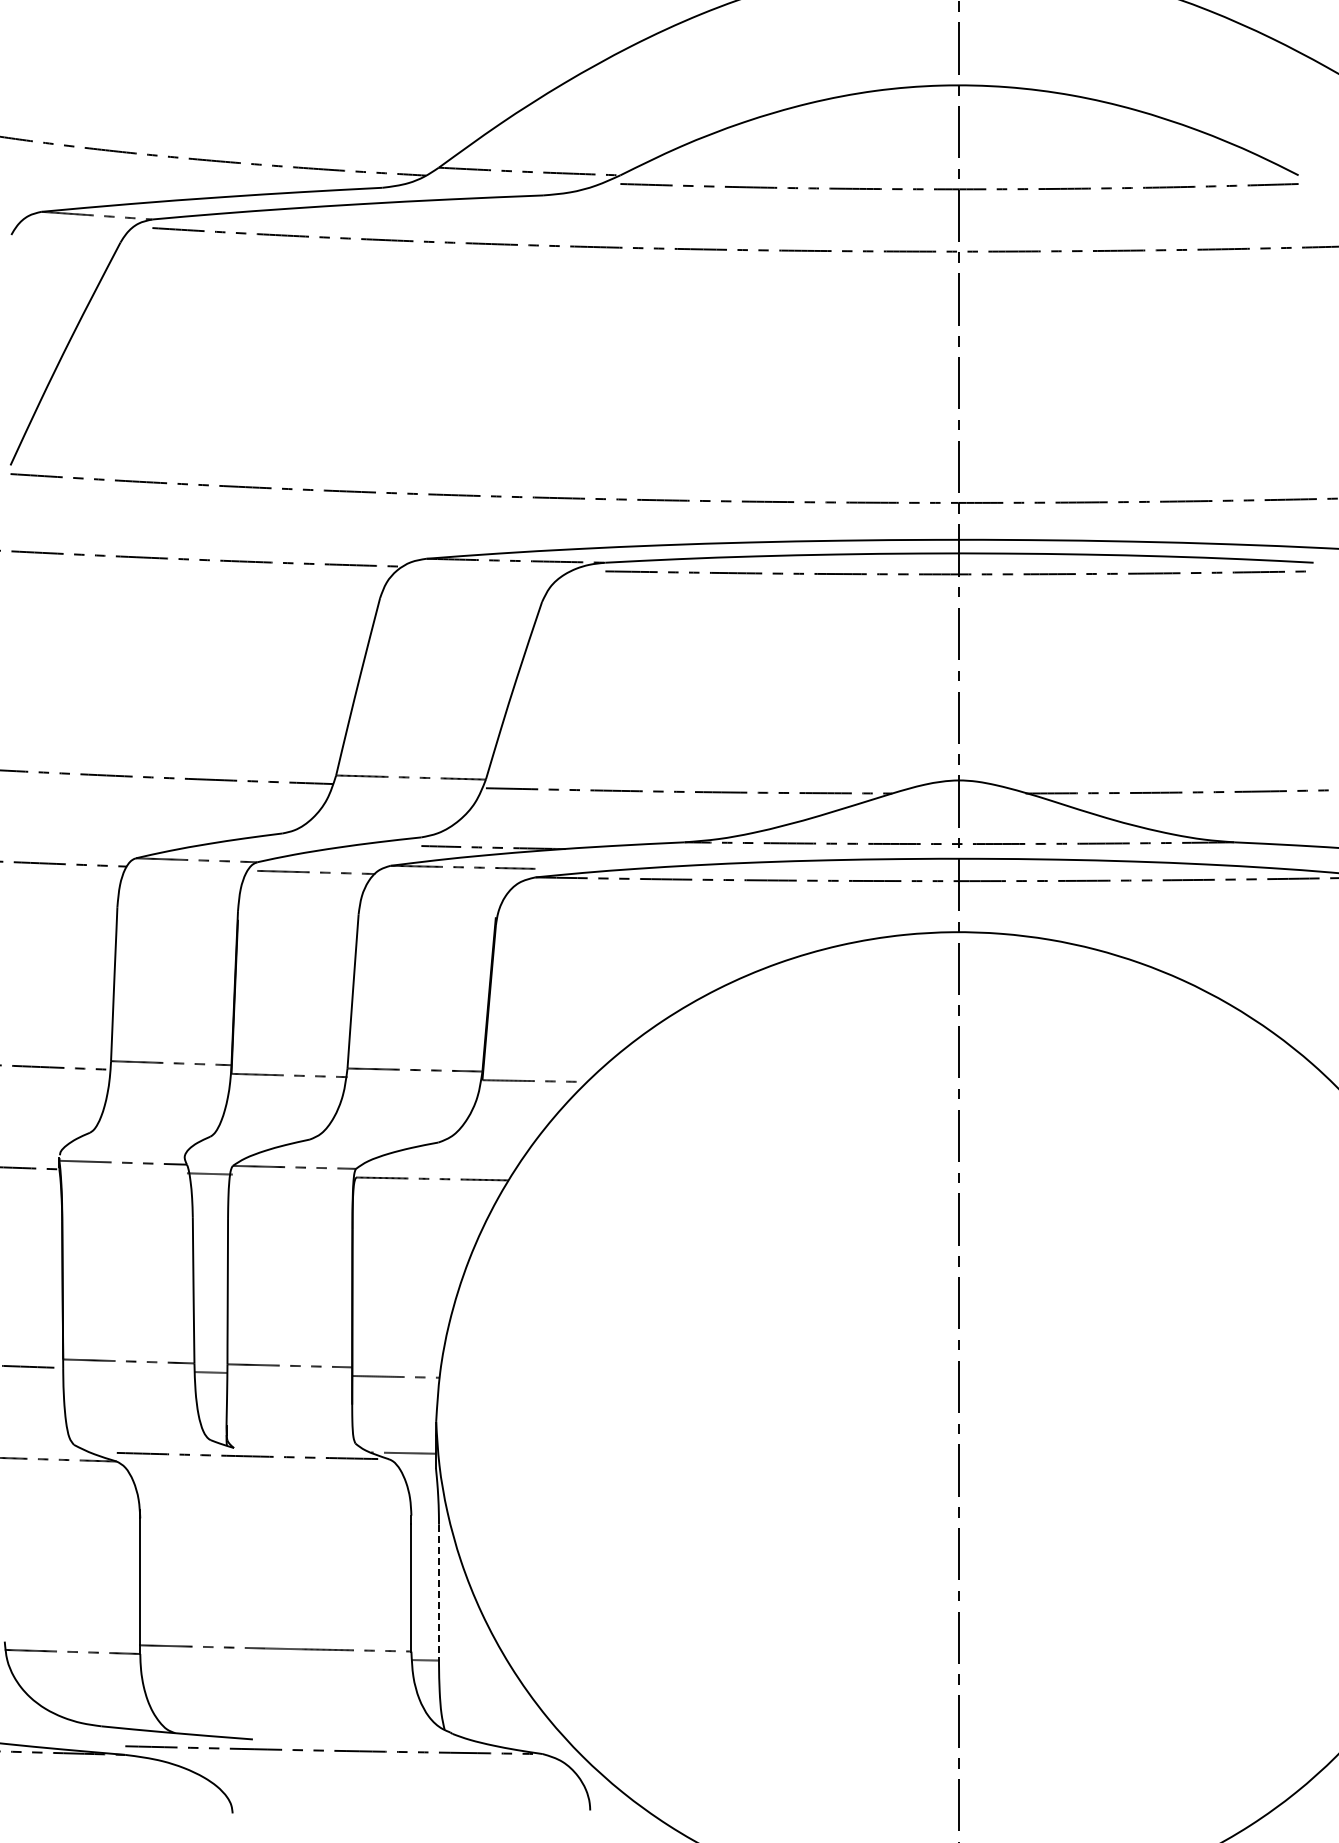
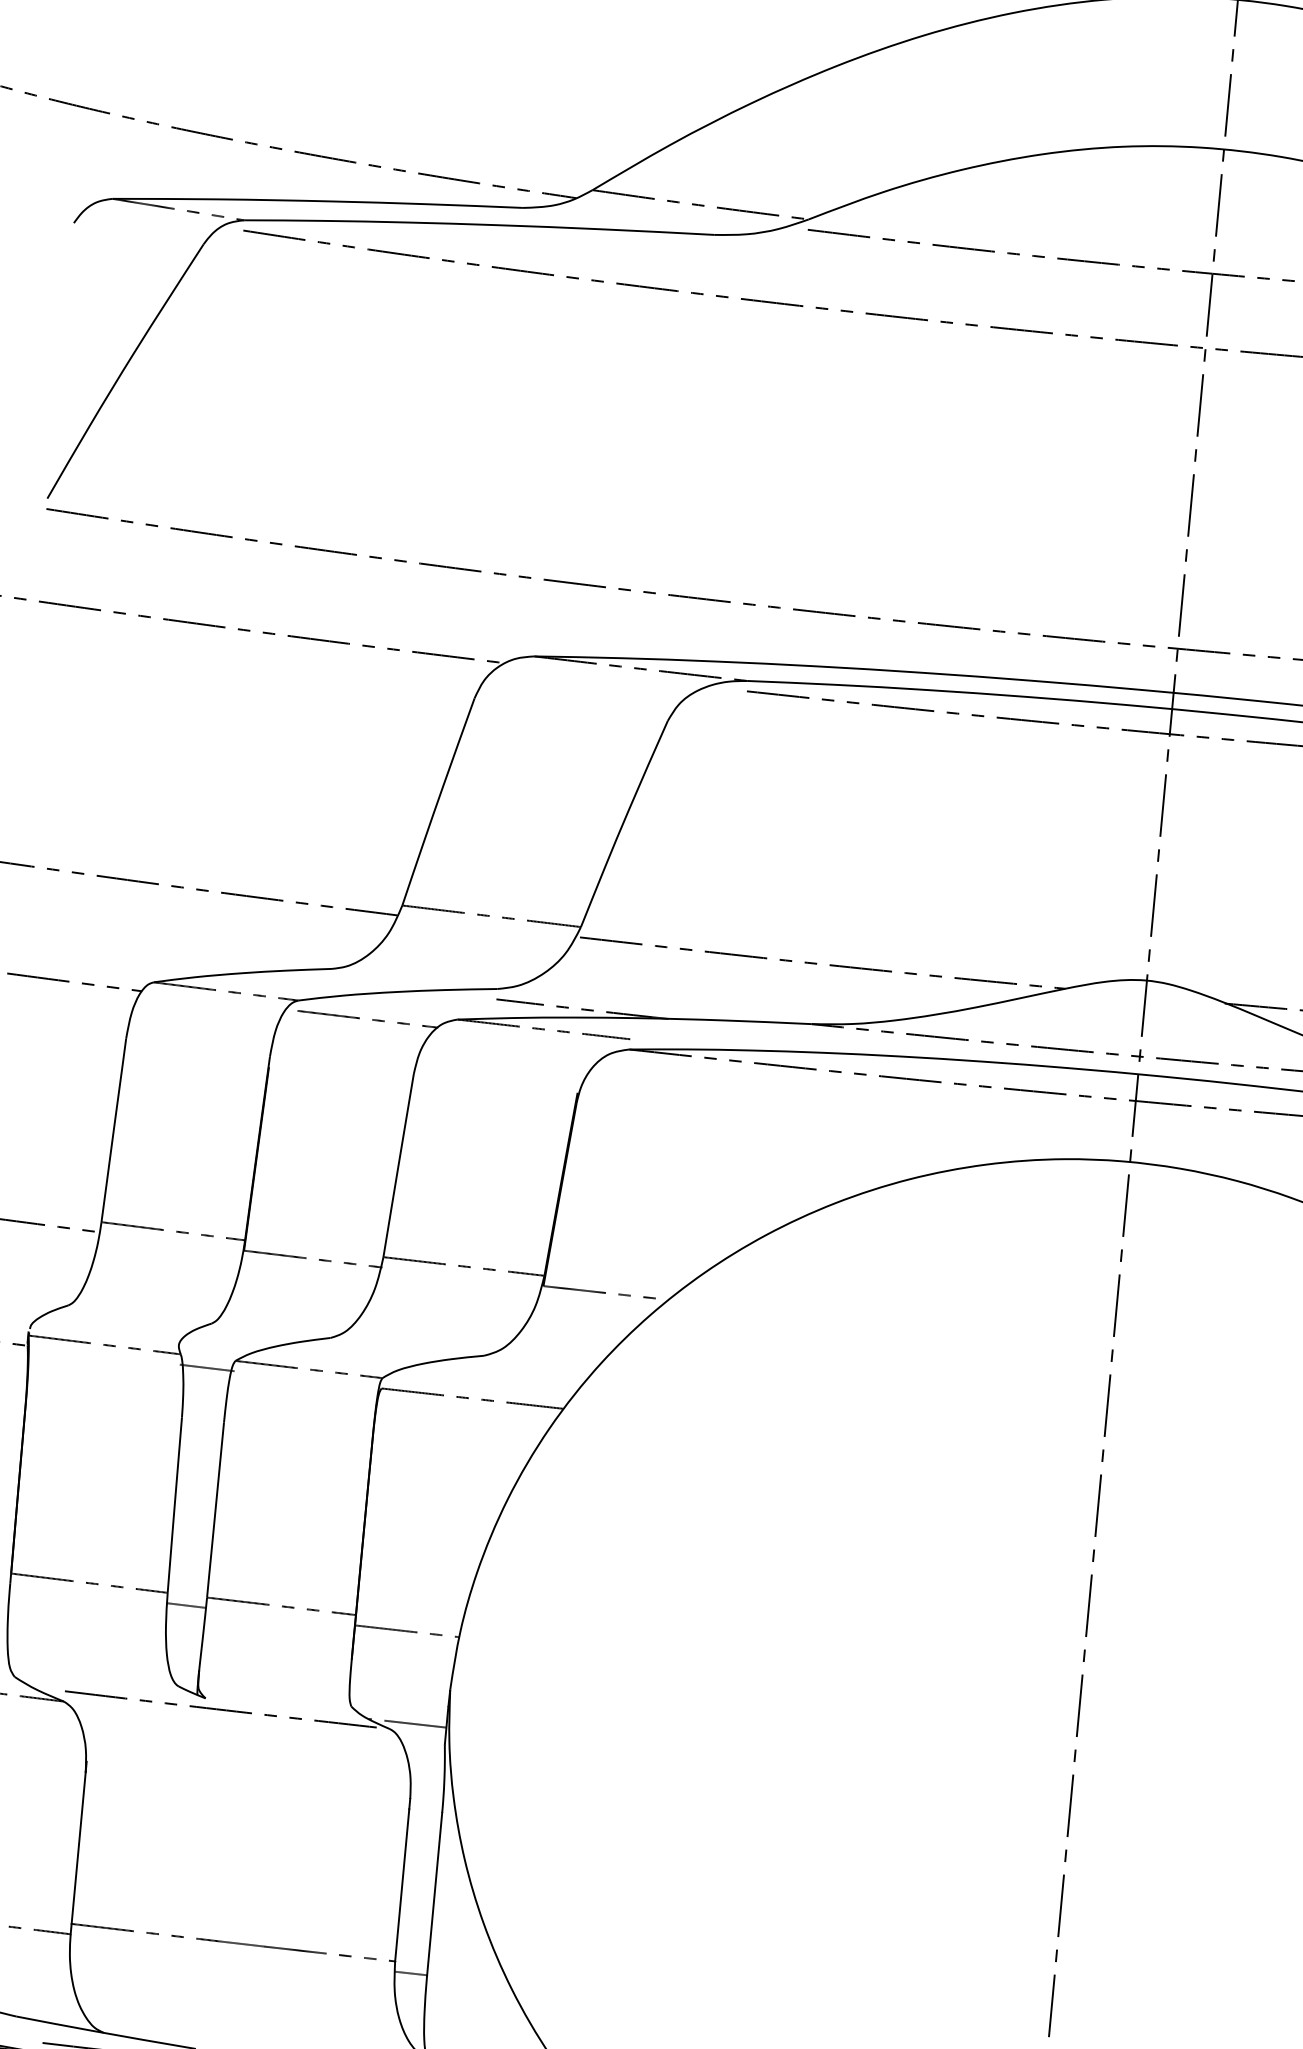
line: (438, 1592) -> (434, 1893), dashed -> solid

